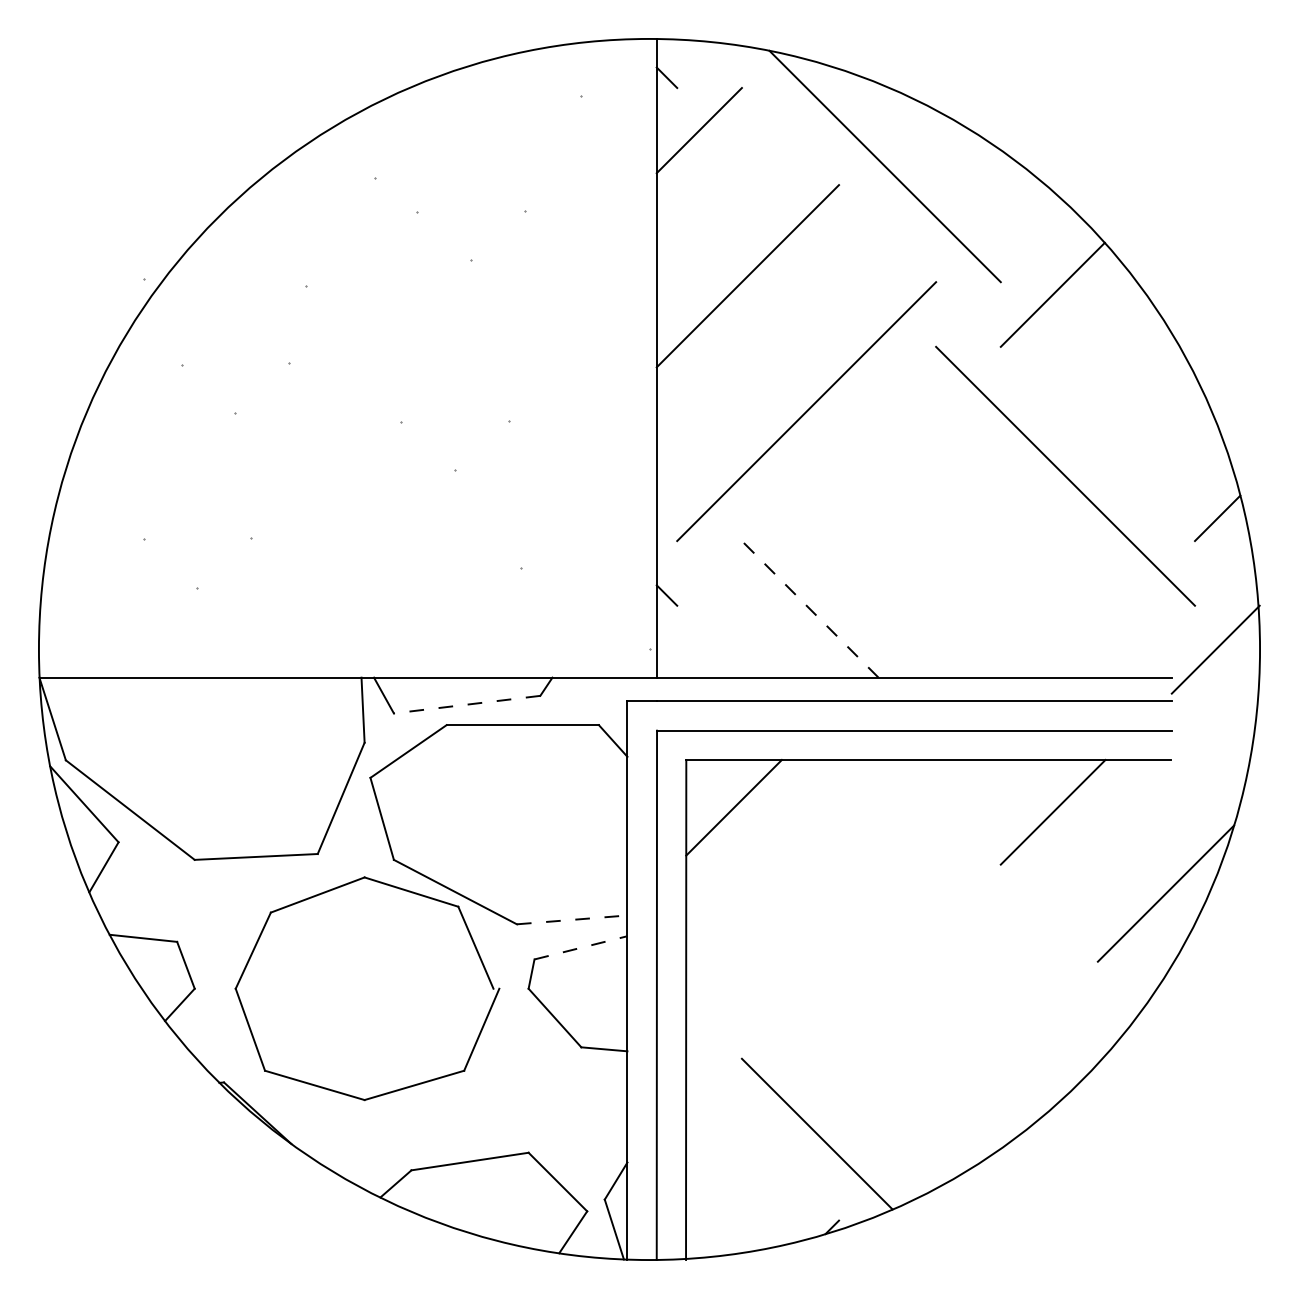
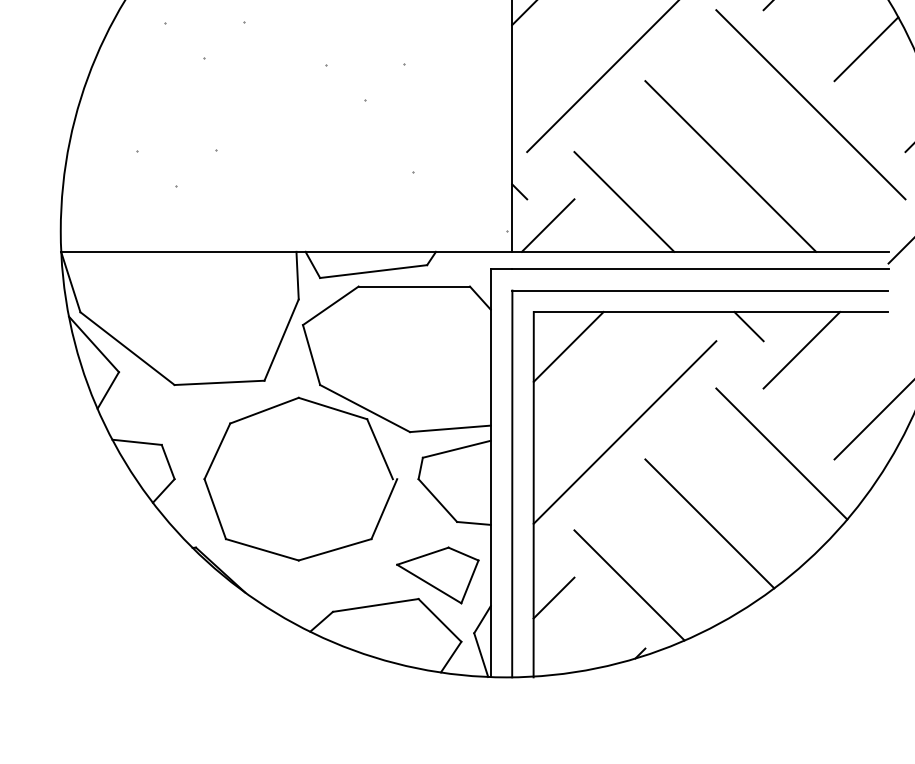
line: (1141, 399) -> (866, 48), added
line: (955, 560) -> (730, 166), added
line: (810, 609) -> (624, 202), dashed -> solid
line: (705, 641) -> (547, 225), added
line: (467, 704) -> (373, 271), dashed -> solid
line: (980, 779) -> (748, 326), added
line: (572, 919) -> (450, 428), dashed -> solid
line: (811, 924) -> (625, 432), added
line: (580, 947) -> (456, 449), dashed -> solid
line: (1025, 954) -> (781, 454), added
line: (927, 1049) -> (710, 523), added
part: (554, 1120) -> (437, 575), added
line: (713, 1151) -> (553, 598), added

